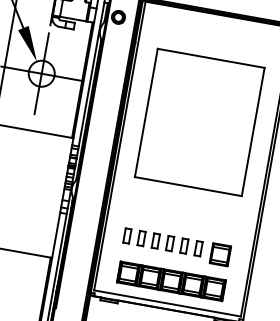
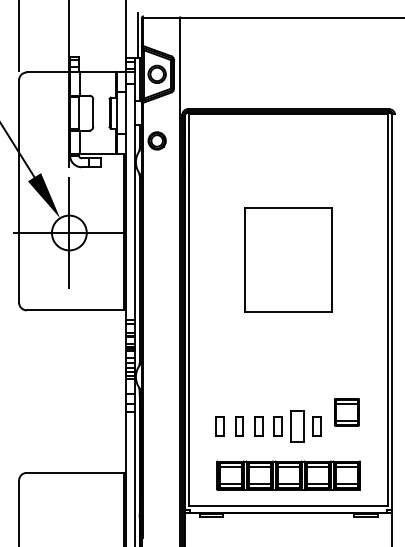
part: (199, 122) -> (288, 259), size x0.6
part: (184, 246) -> (297, 426), size x1.6
part: (220, 254) -> (346, 412), moved

